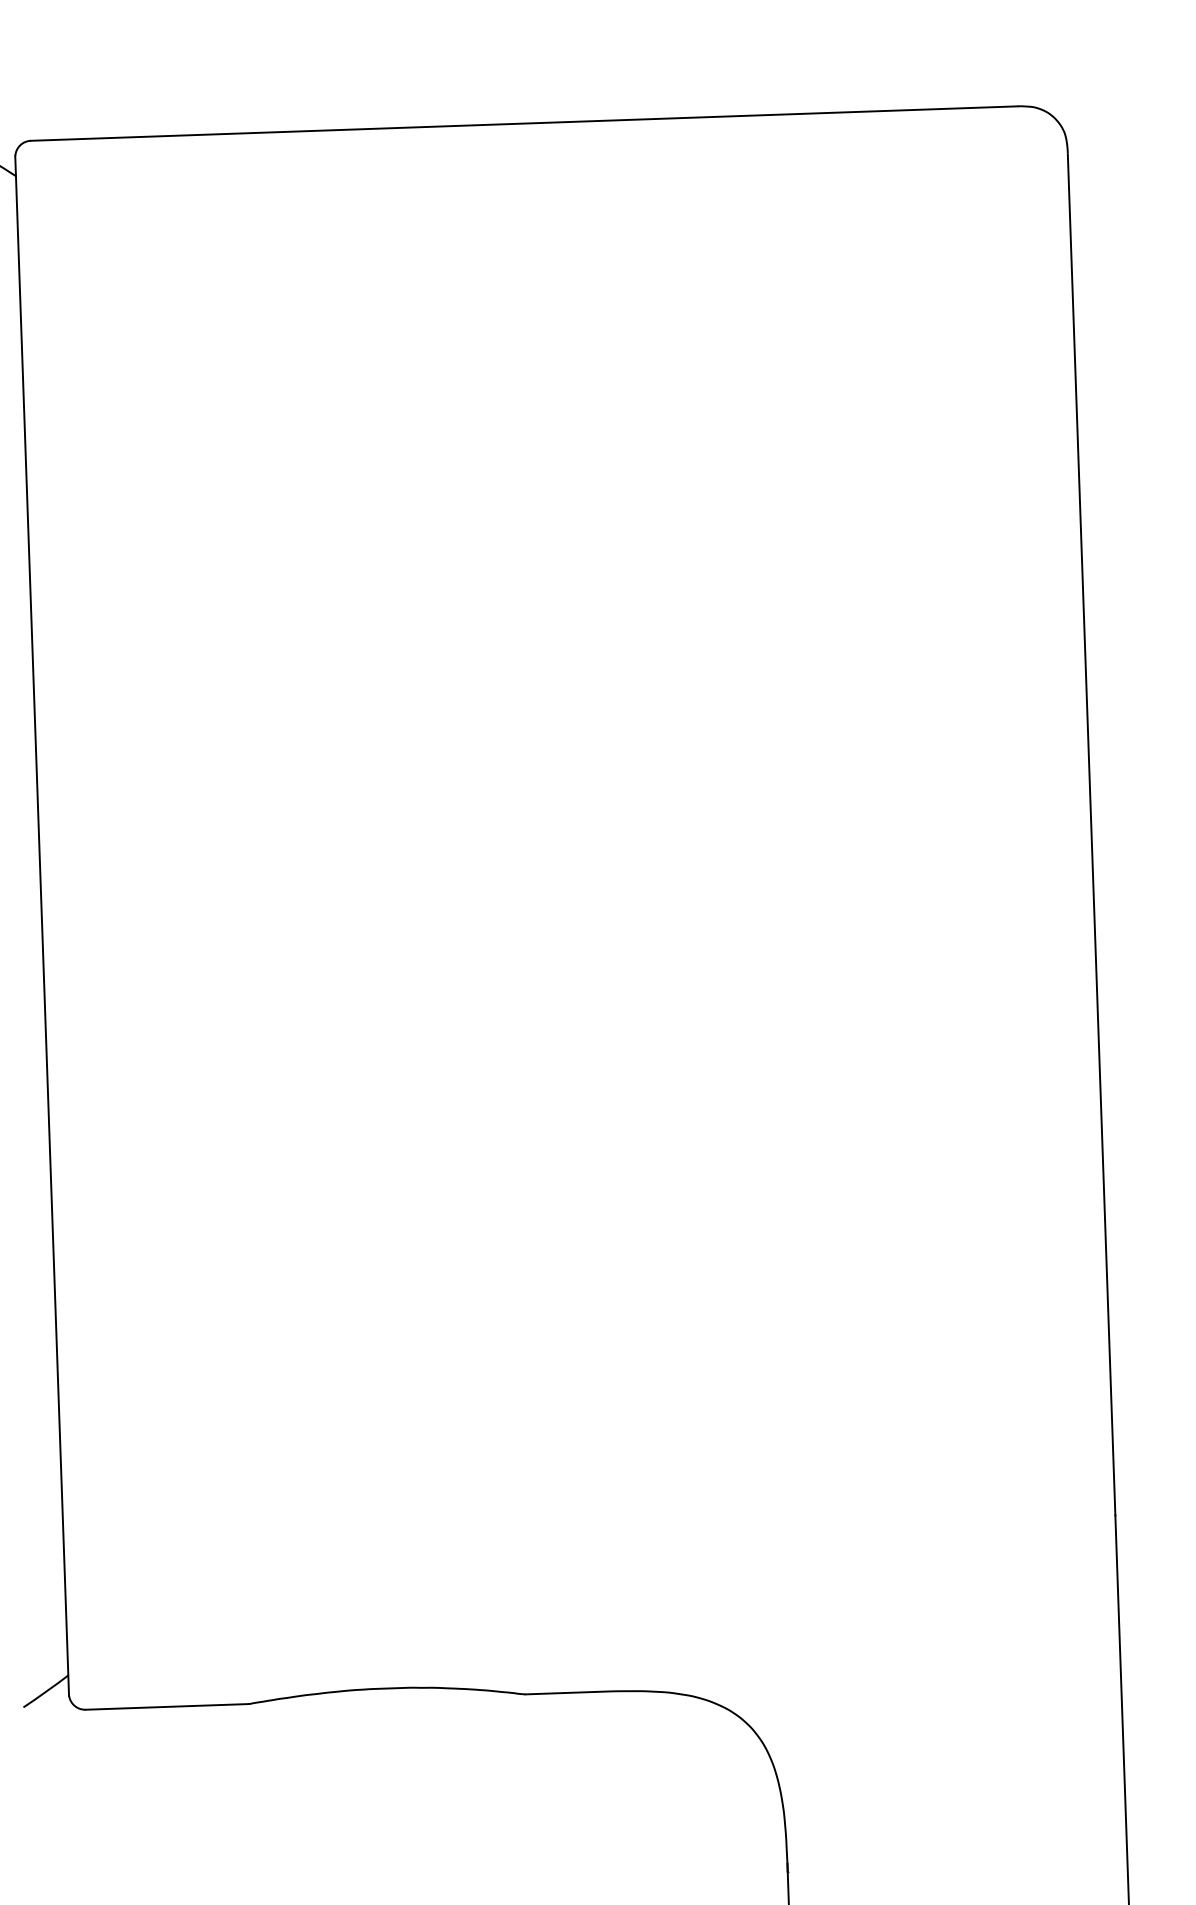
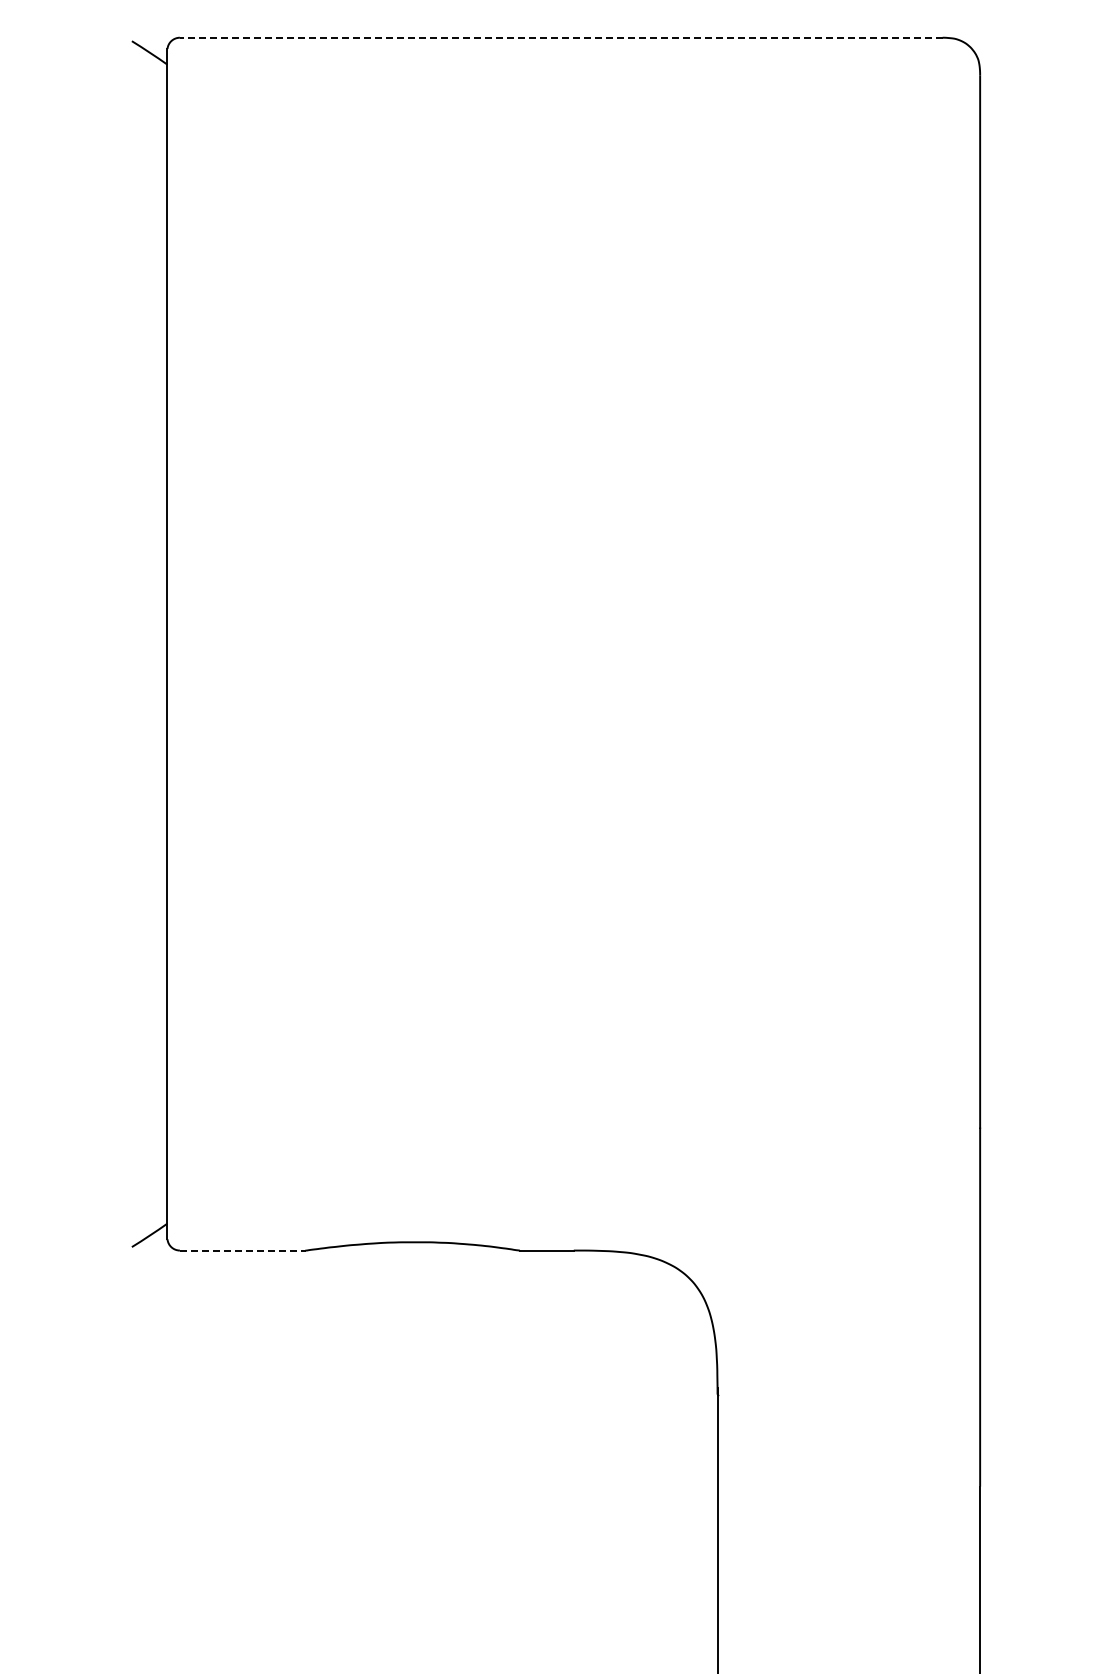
line: (523, 123) -> (560, 37), solid -> dashed
line: (166, 1706) -> (242, 1250), solid -> dashed

